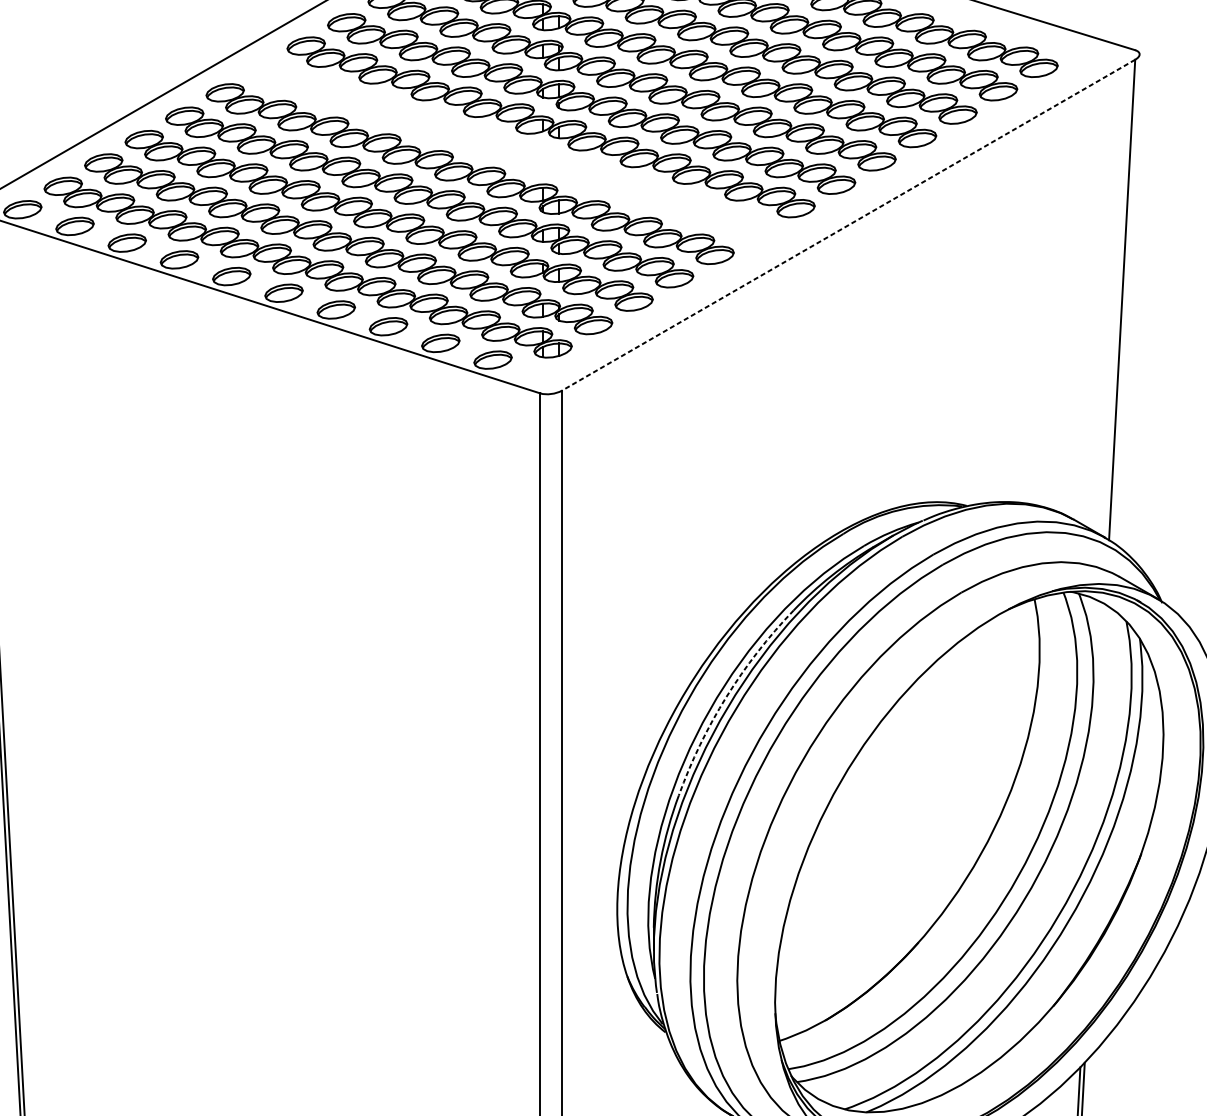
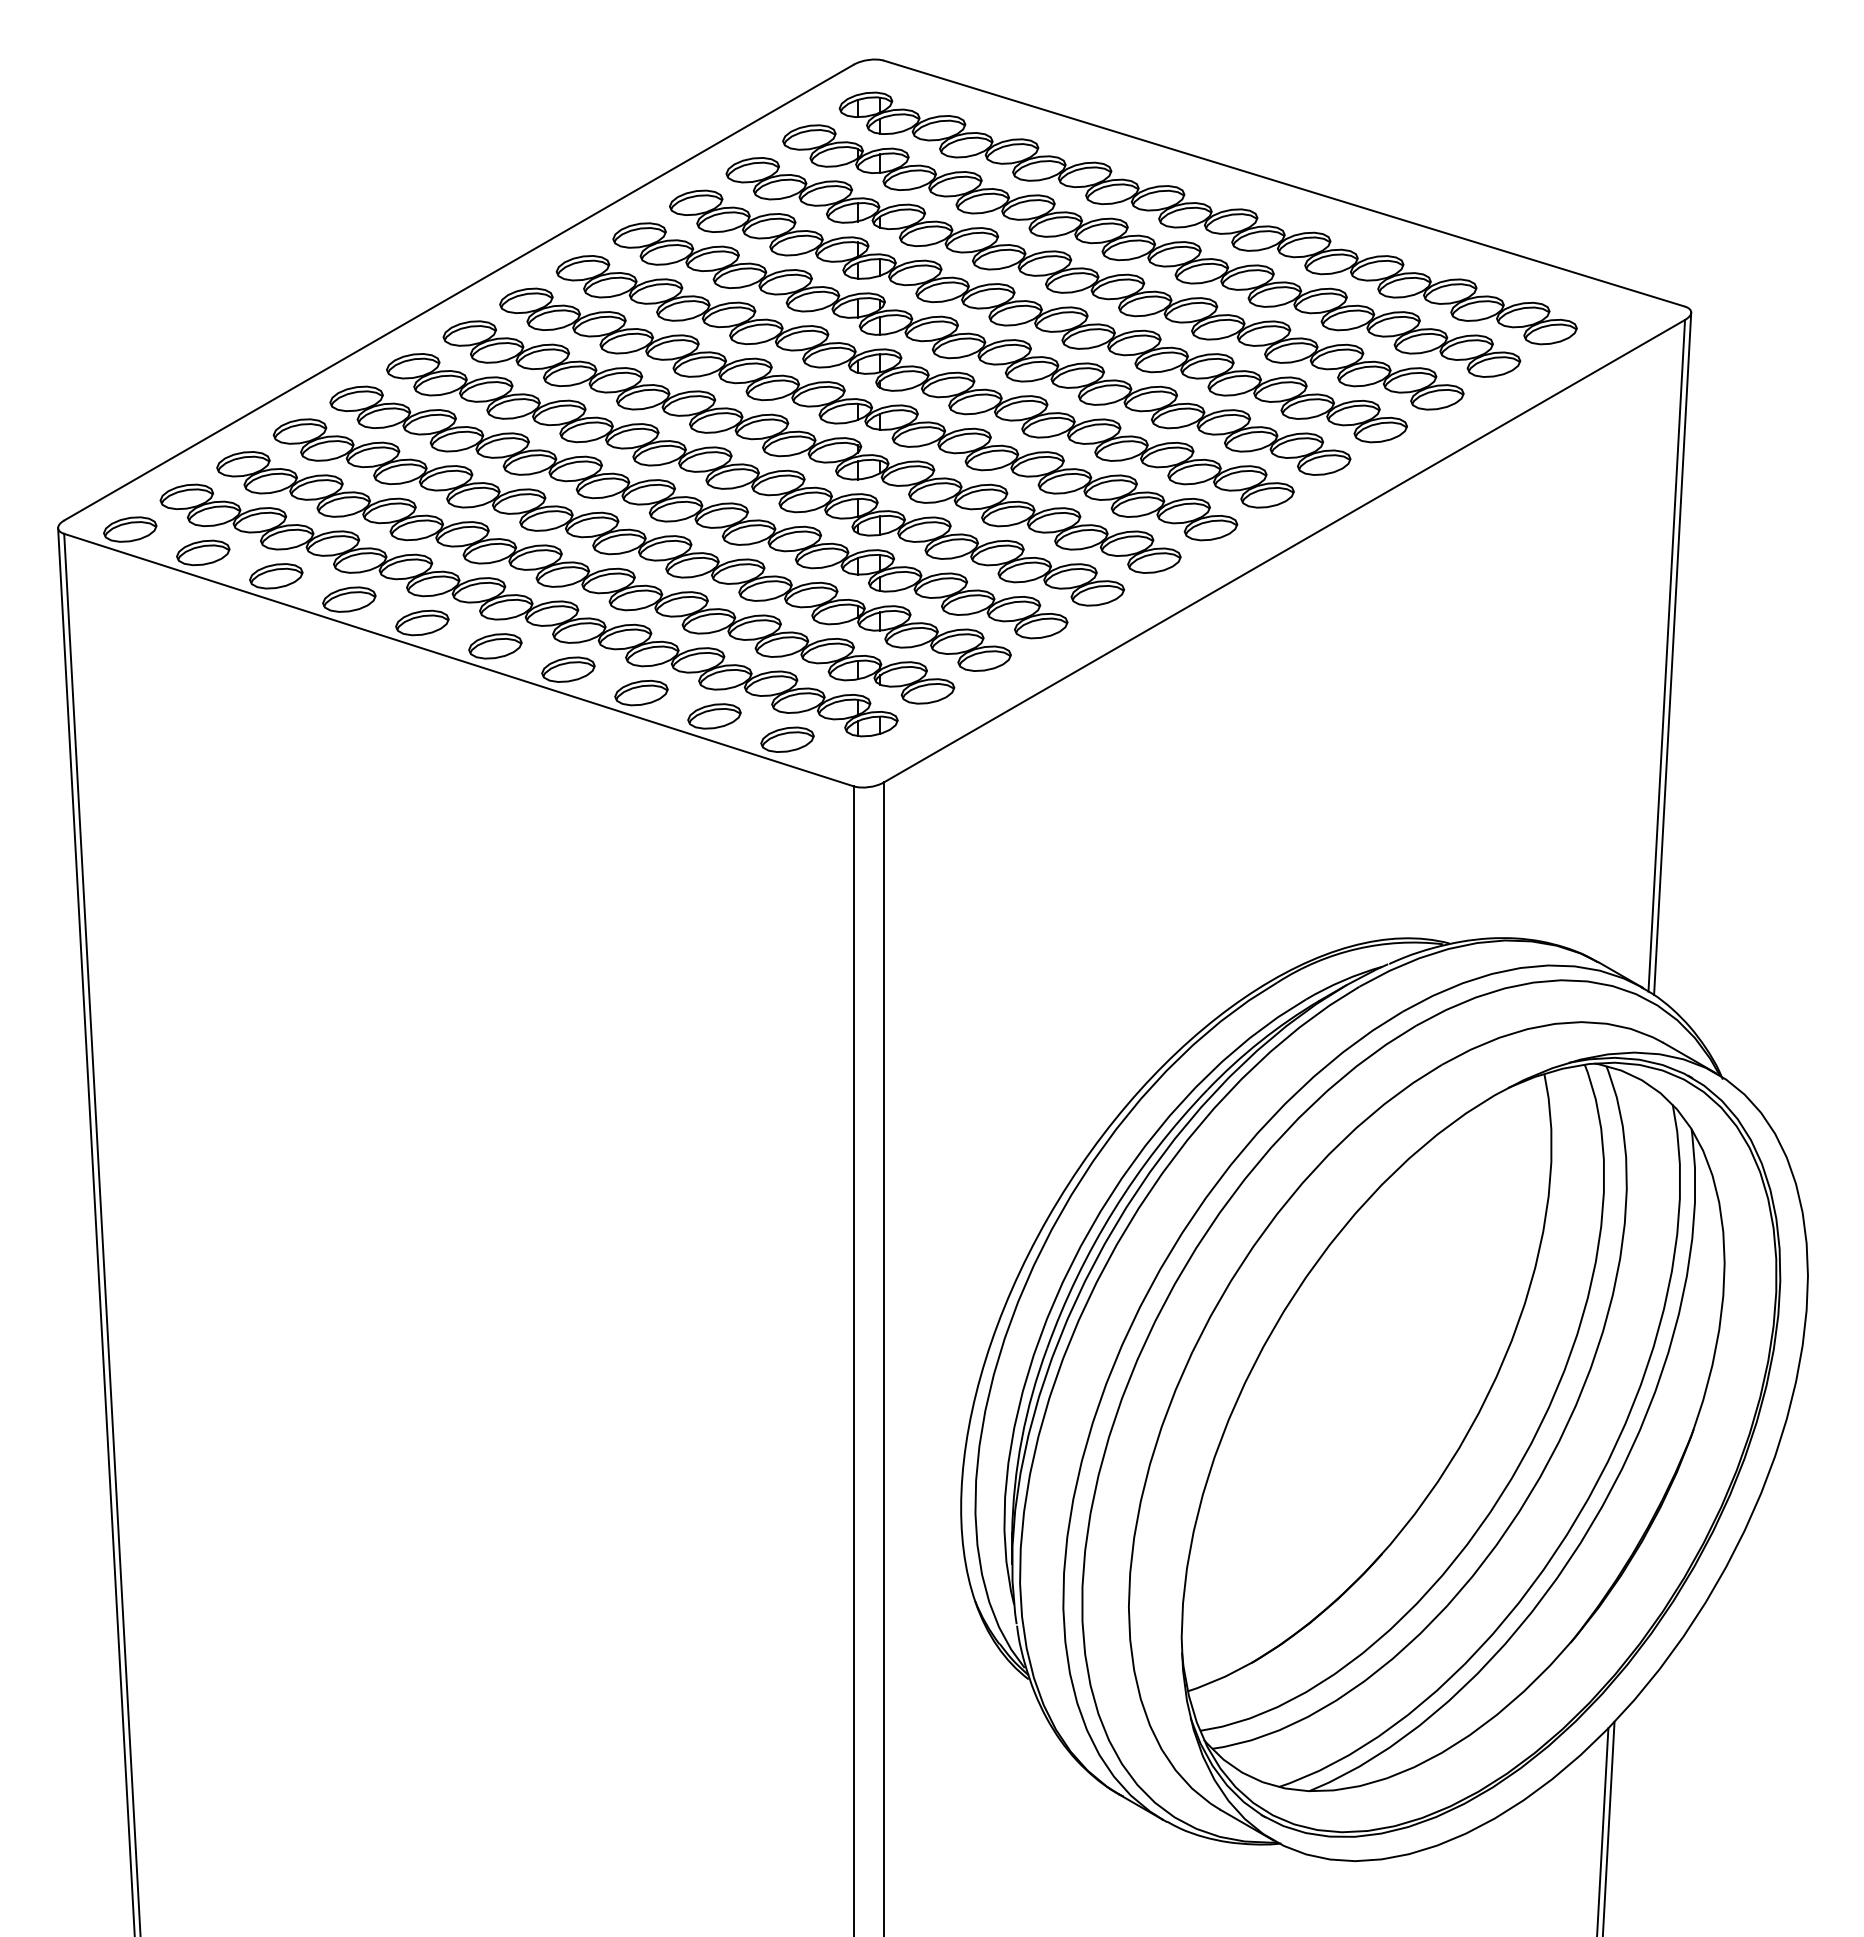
part: (510, 150) -> (811, 446), added
line: (848, 225) -> (1284, 551), dashed -> solid
line: (1126, 298) -> (1672, 653), added
arc: (726, 696) -> (1113, 1210), dashed -> solid

